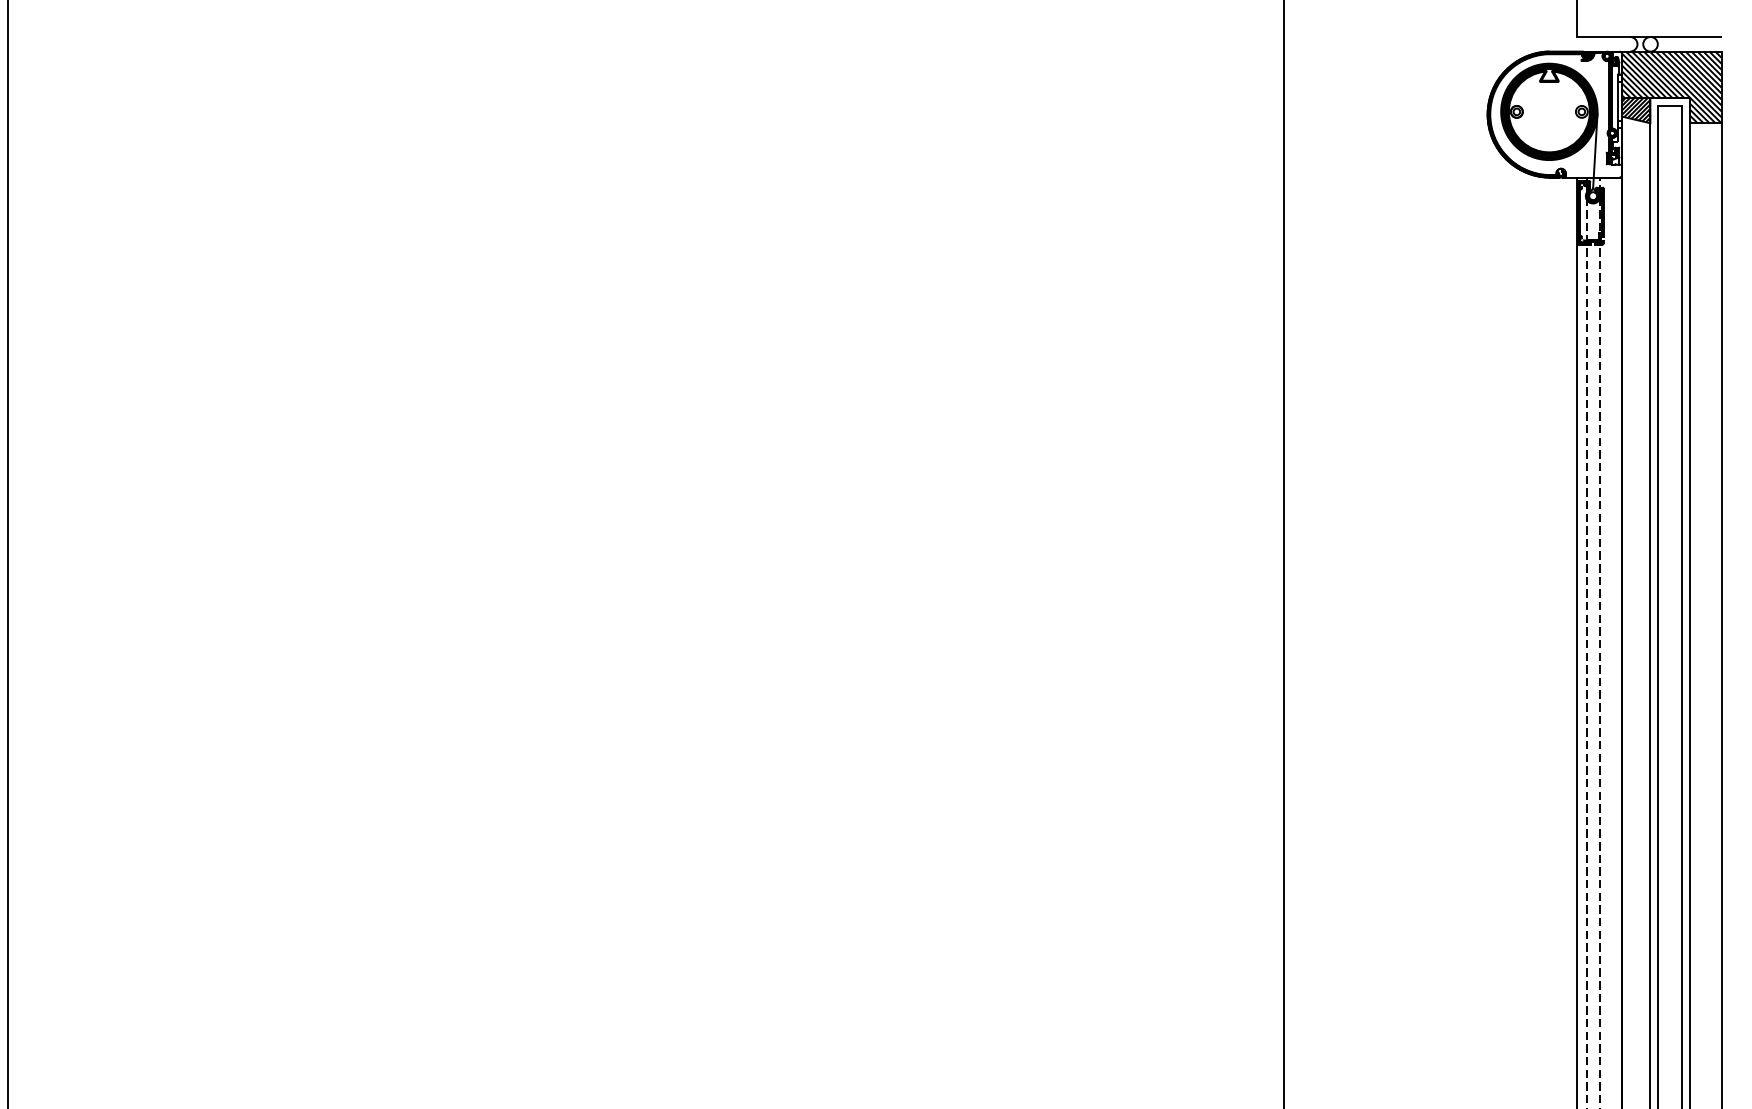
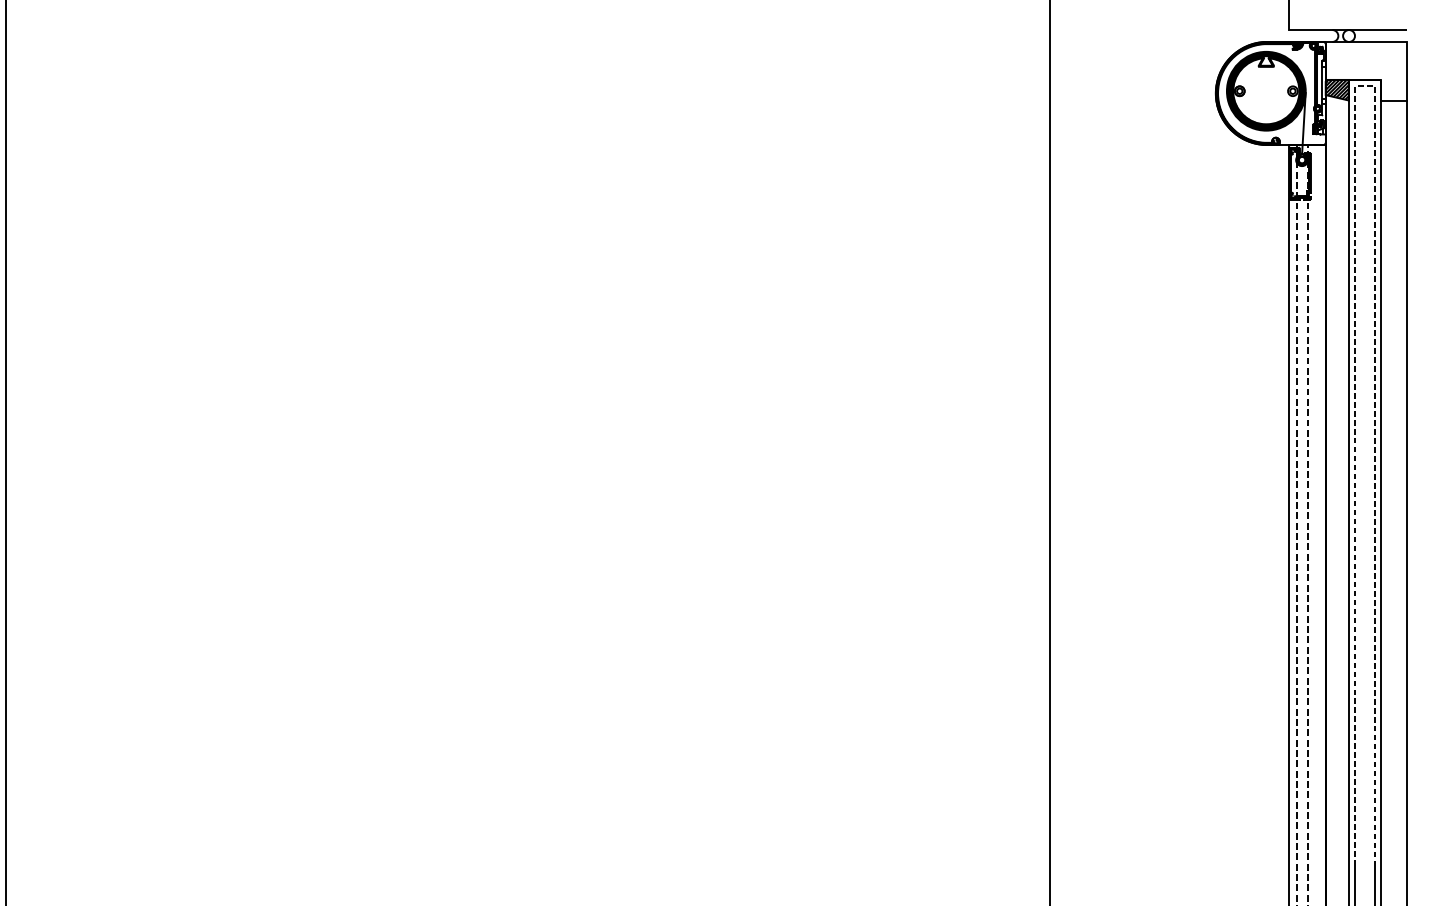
hatch: (1671, 87) -> (1366, 71), removed
line: (1670, 106) -> (1365, 86), solid -> dashed

